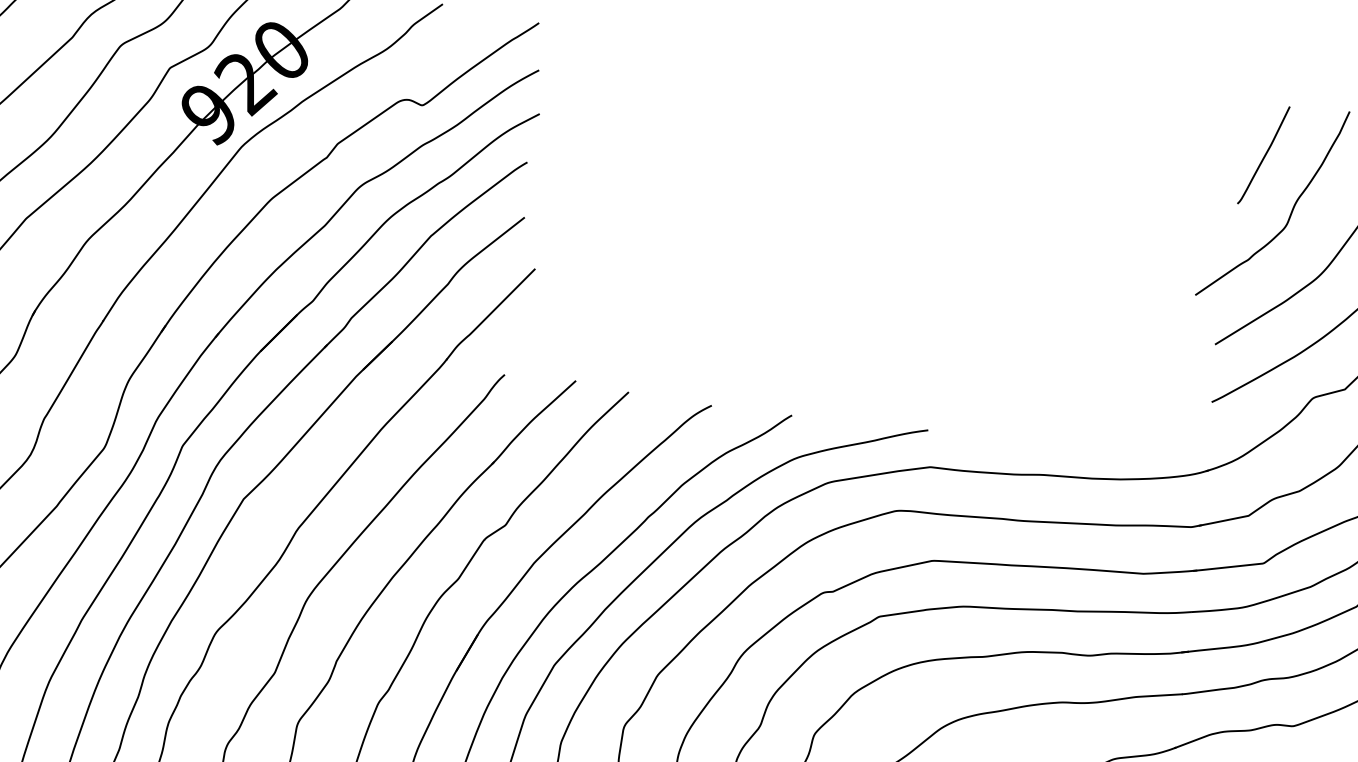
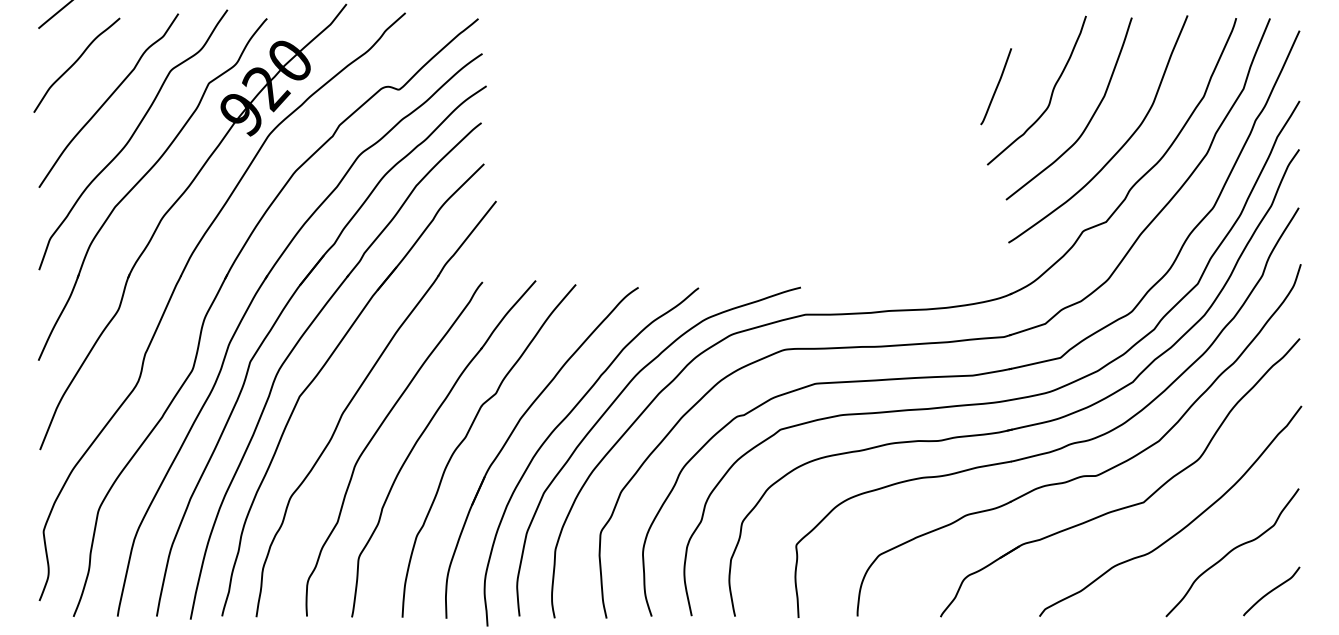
curve: (1264, 155) -> (996, 86), moved

